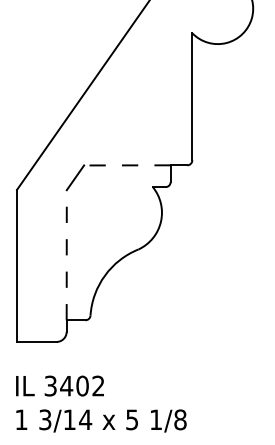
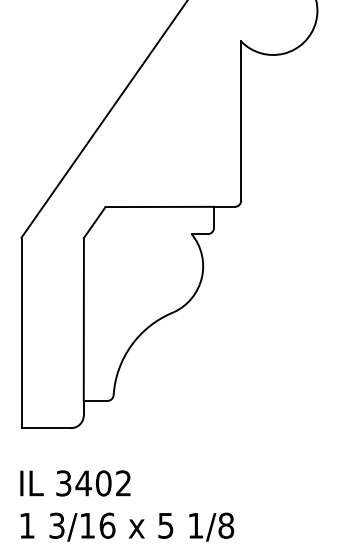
line: (127, 165) -> (159, 206), dashed -> solid
line: (66, 255) -> (83, 319), dashed -> solid
text: (85, 419) -> (107, 525), 3/14 -> 3/16

